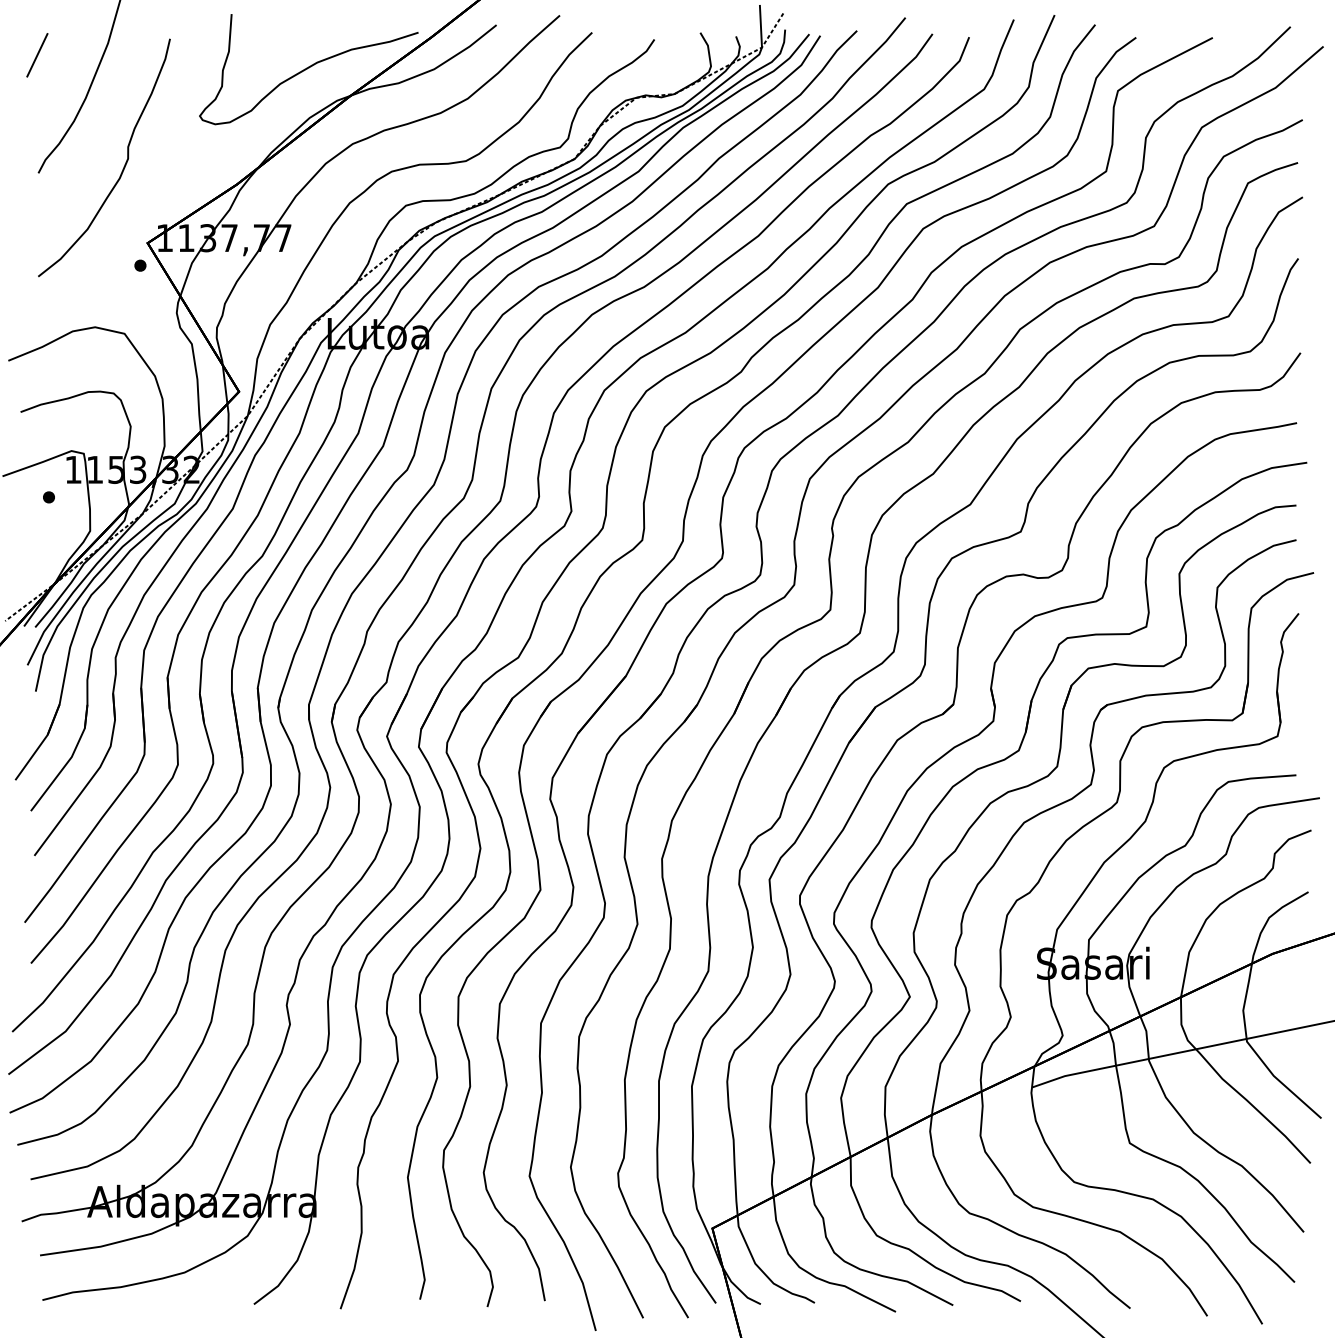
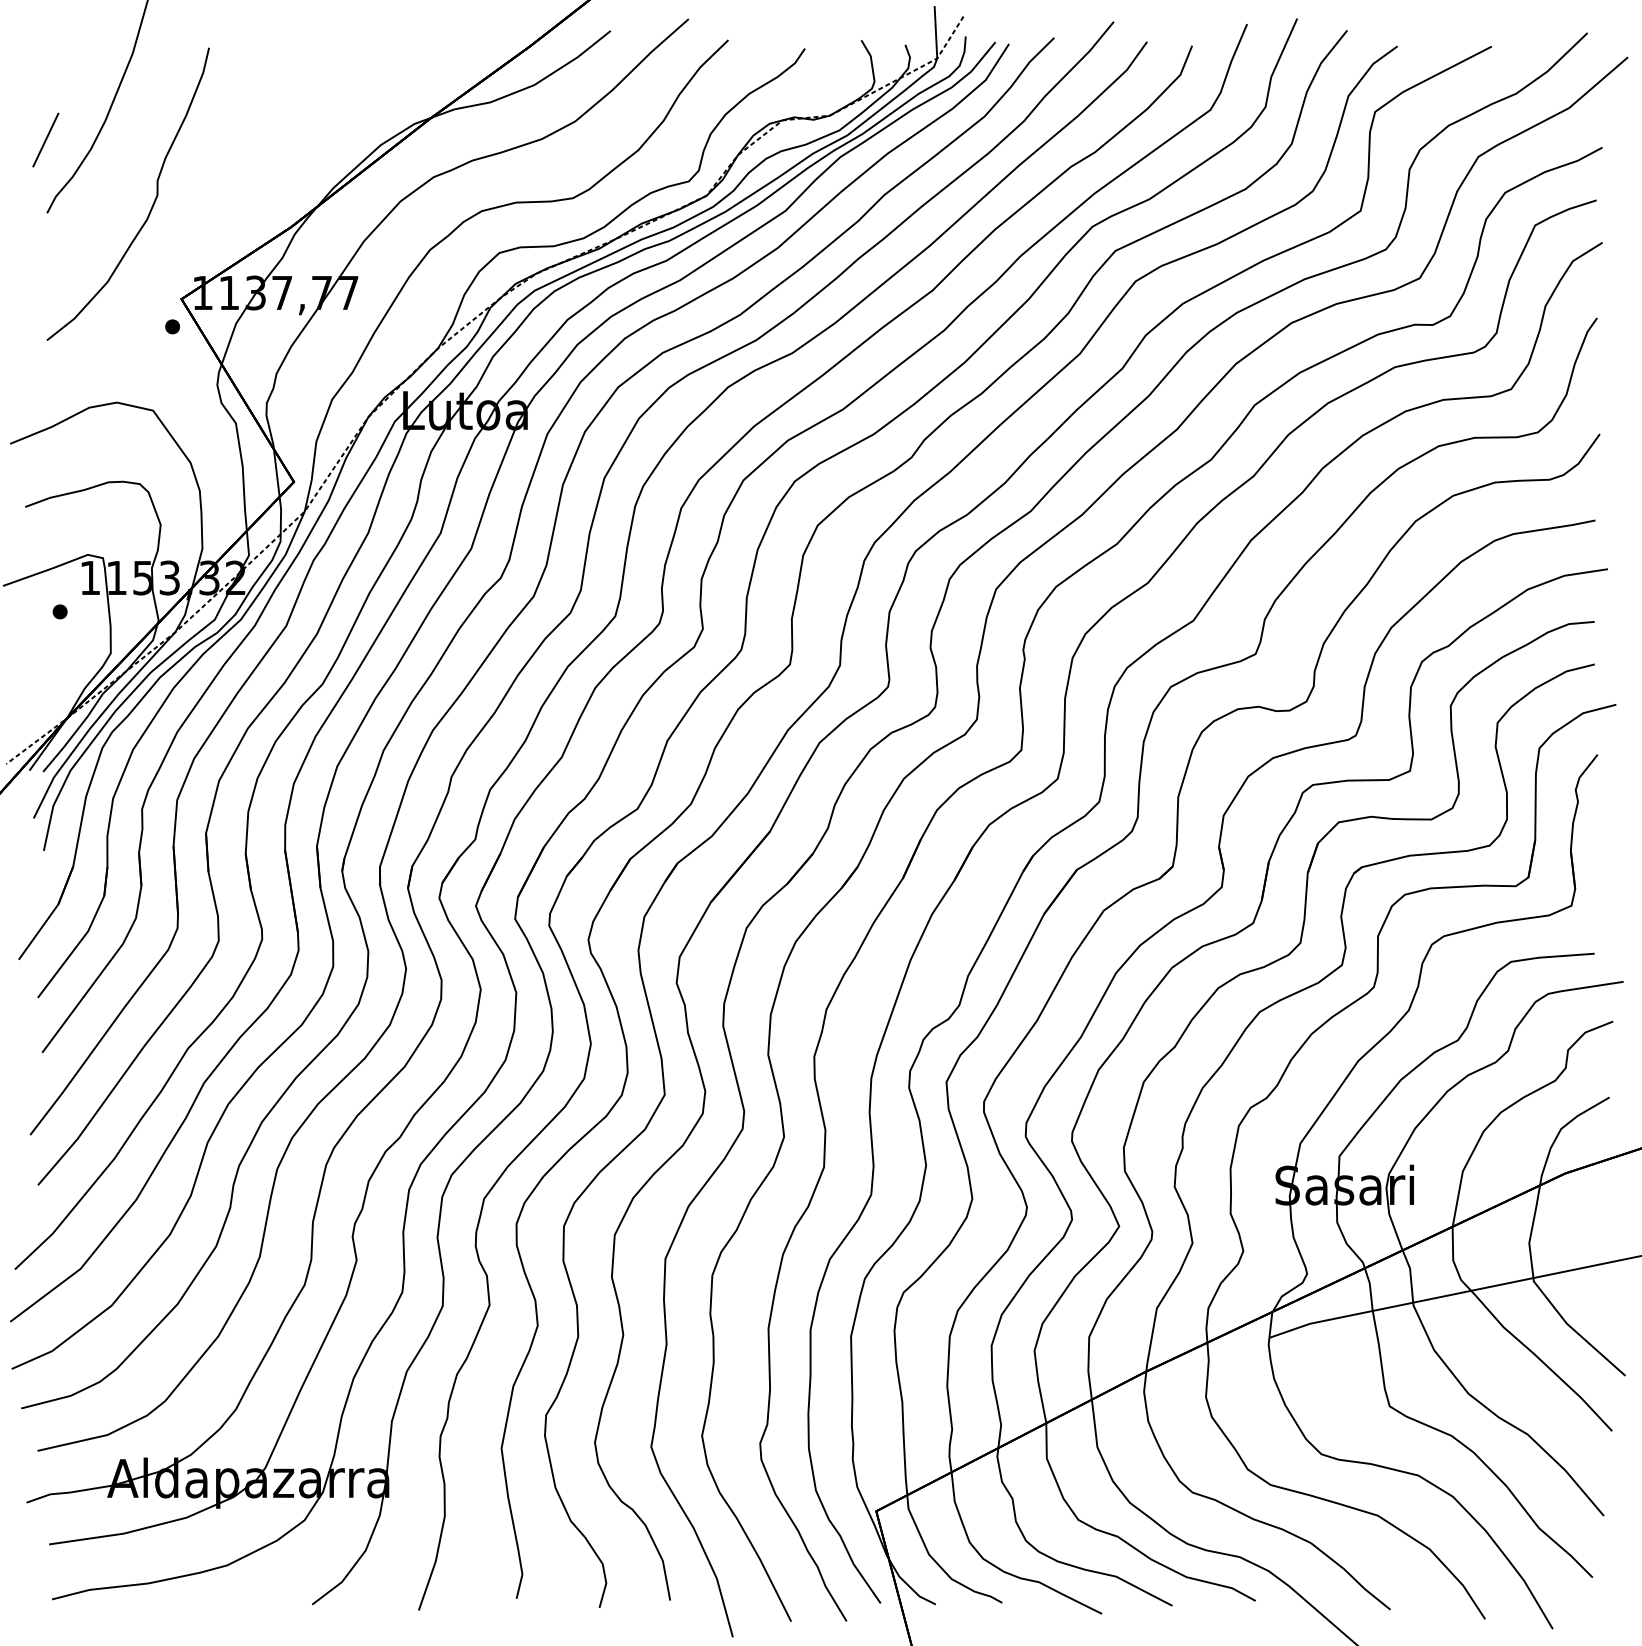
line: (37, 54) -> (45, 139), moved
curve: (308, 68) -> (379, 84), removed

